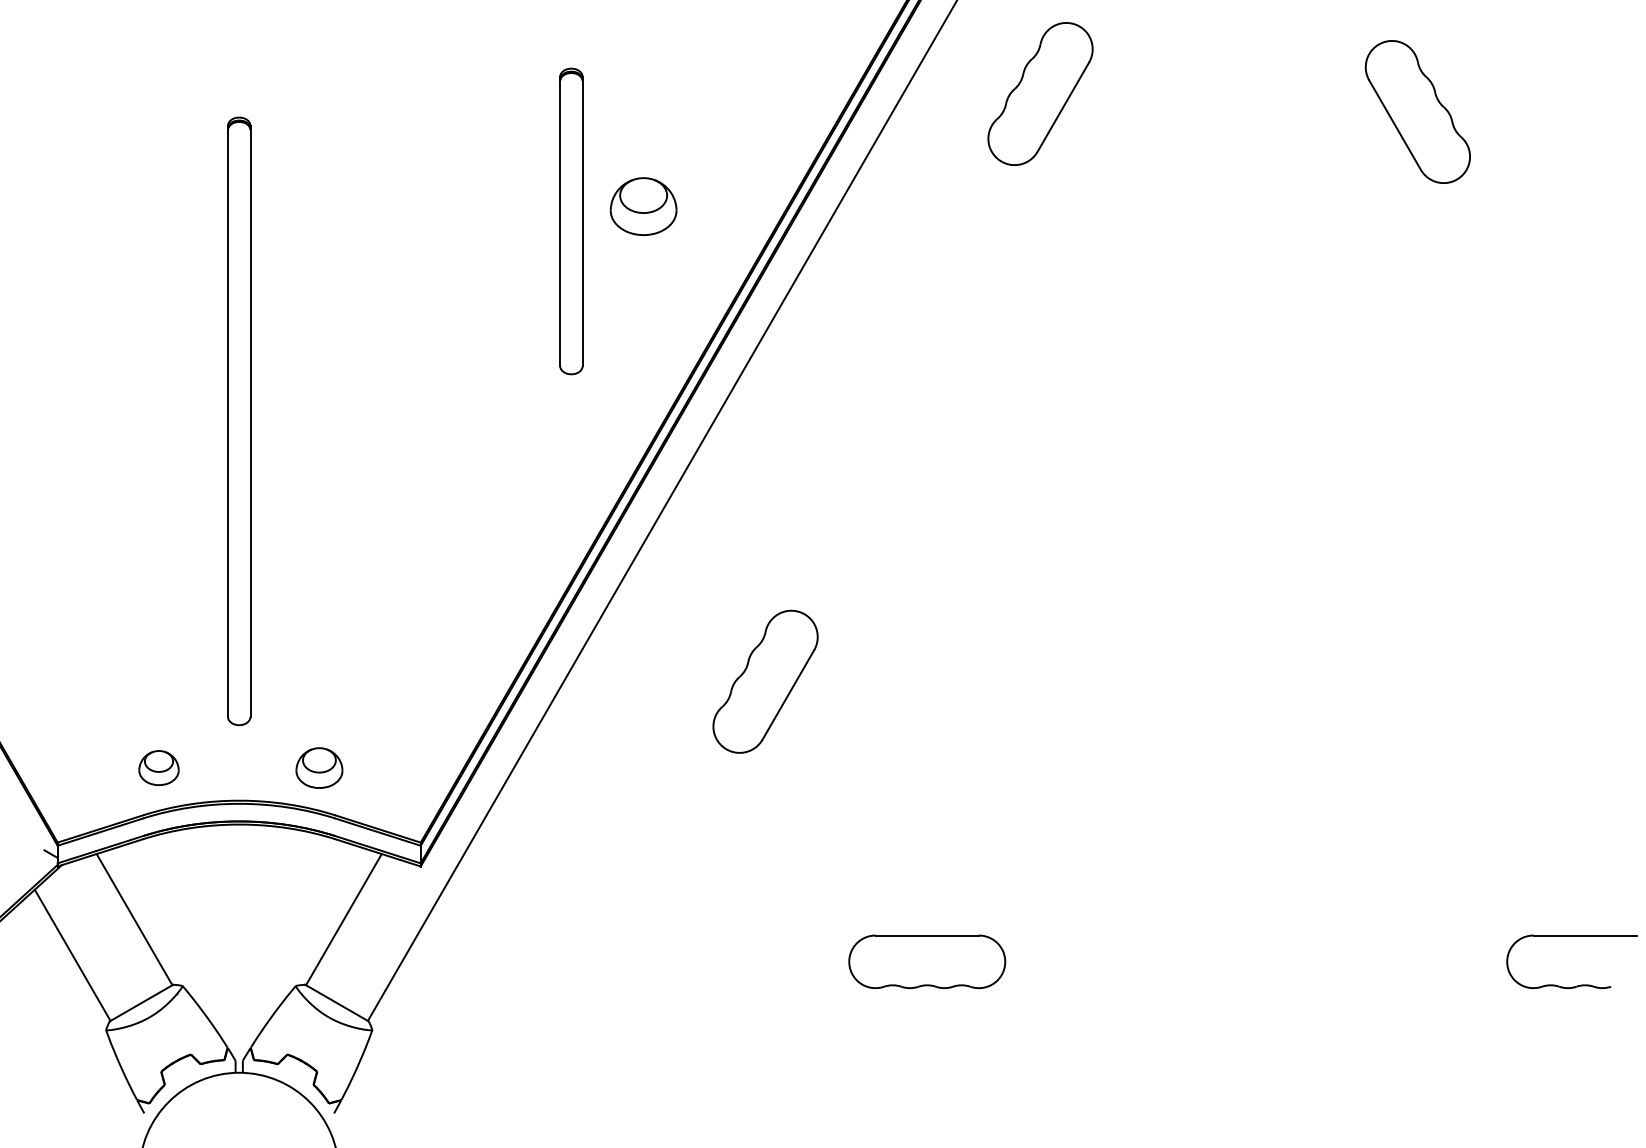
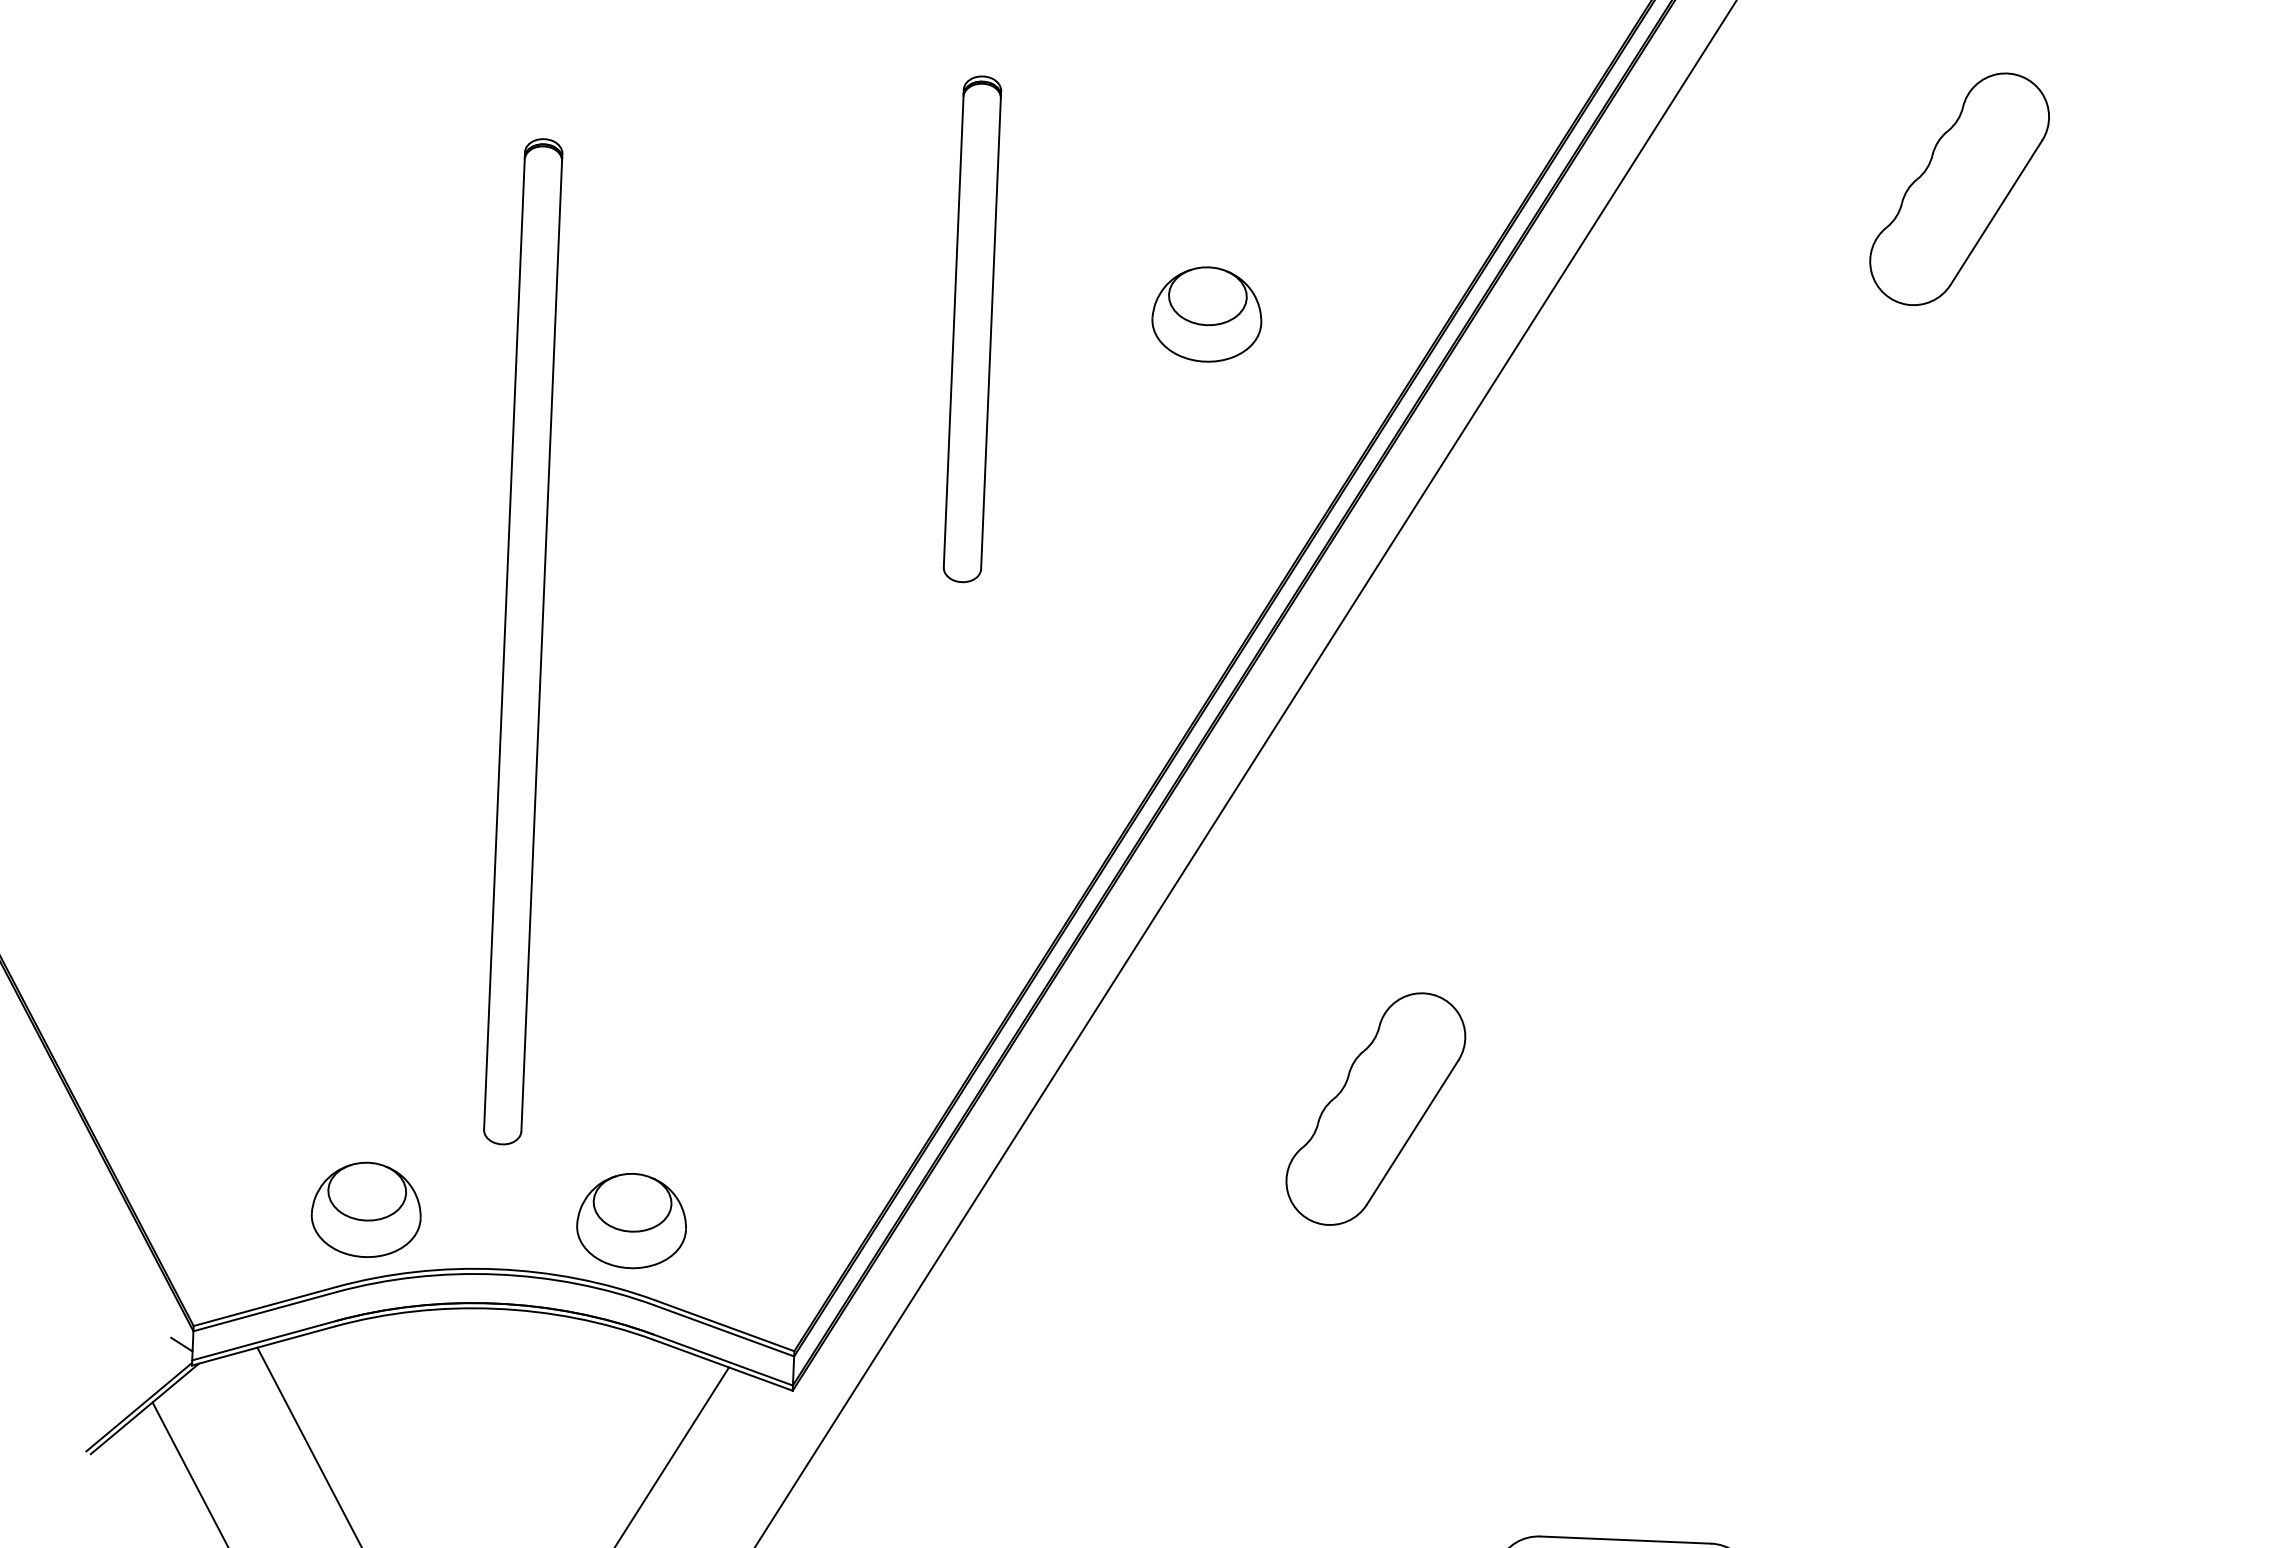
part: (1040, 93) -> (1959, 188), moved
part: (571, 221) -> (972, 329), moved
part: (158, 767) -> (365, 1208), size x1.67
part: (319, 767) -> (632, 1219), size x1.43

